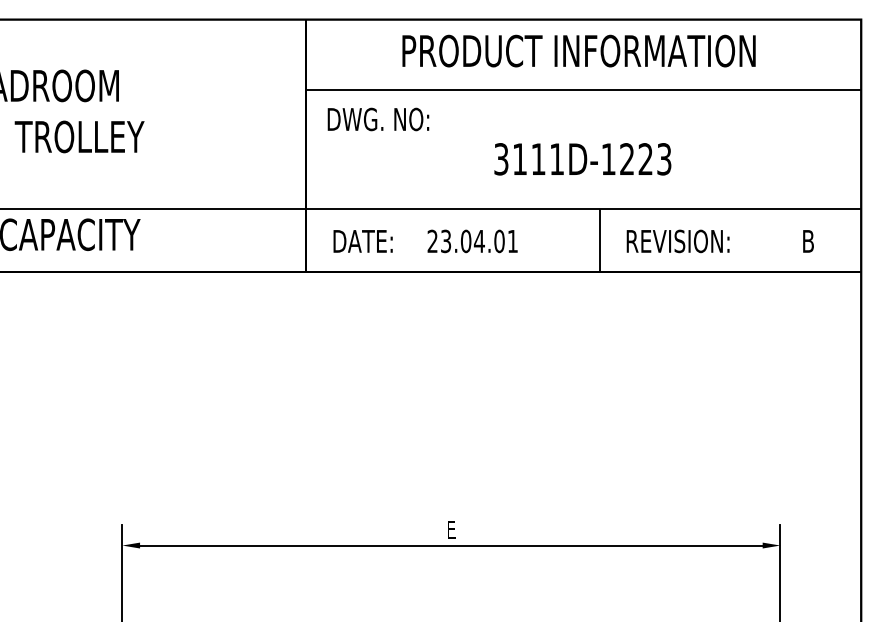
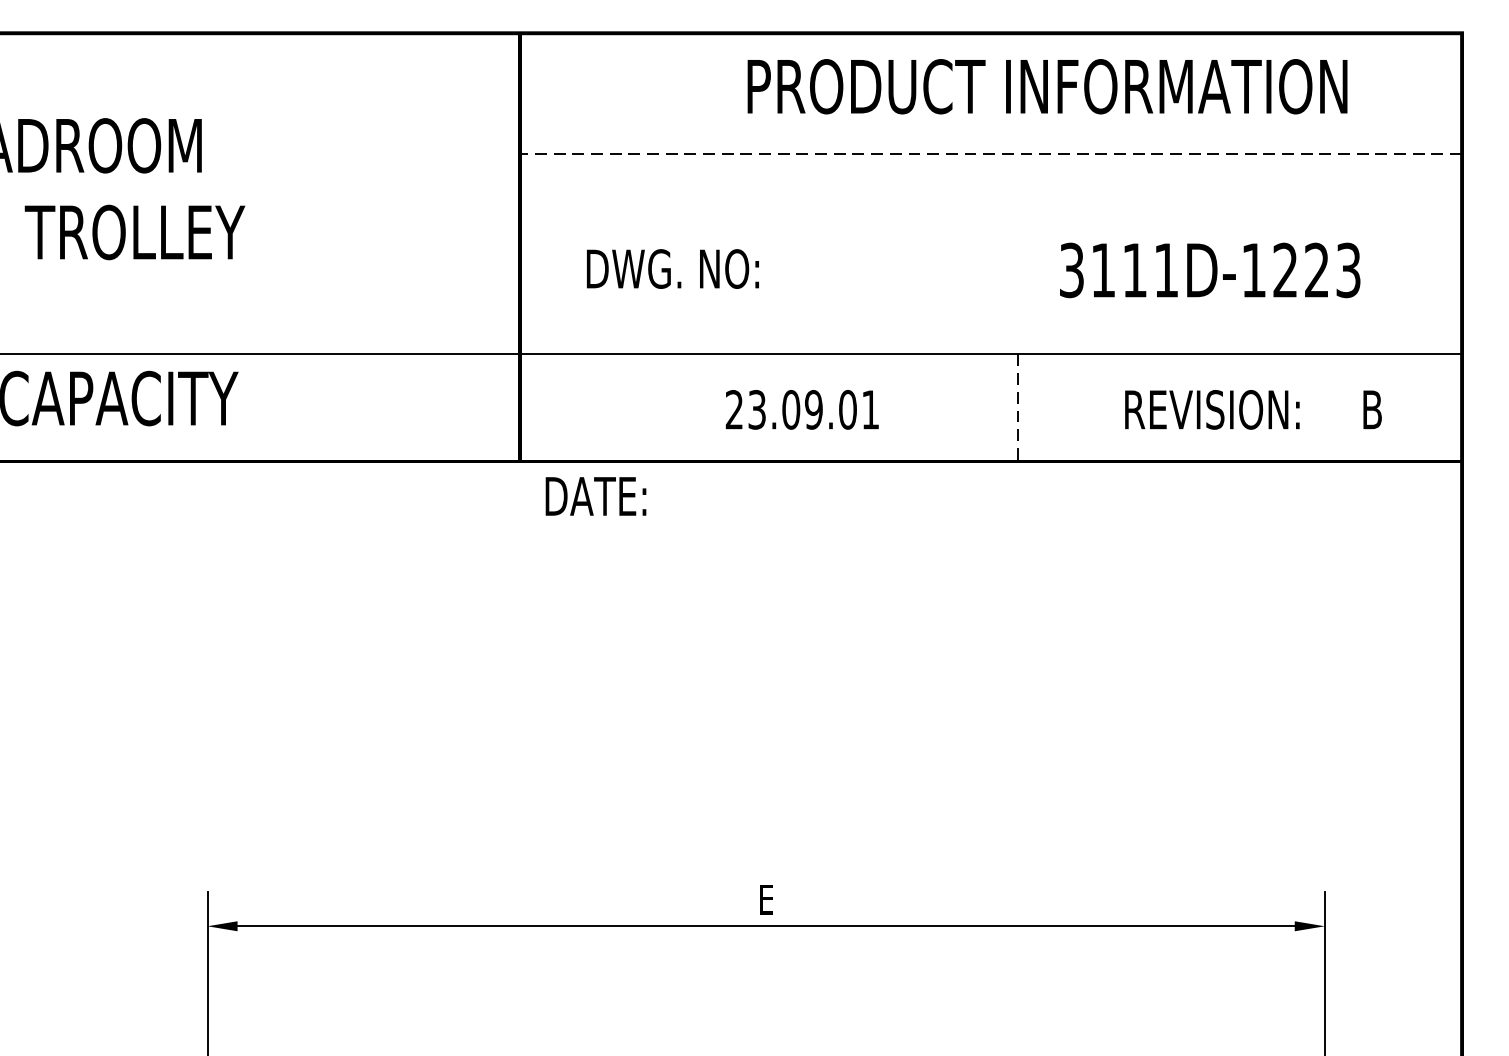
text: (578, 50) -> (1046, 85), moved
line: (583, 90) -> (990, 153), solid -> dashed
text: (378, 119) -> (672, 269), moved
text: (582, 159) -> (1209, 270), moved
line: (599, 240) -> (1017, 408), solid -> dashed
text: (362, 241) -> (594, 496), moved
text: (478, 241) -> (812, 409), 23.04.01 -> 23.09.01
text: (677, 241) -> (1211, 409), moved

